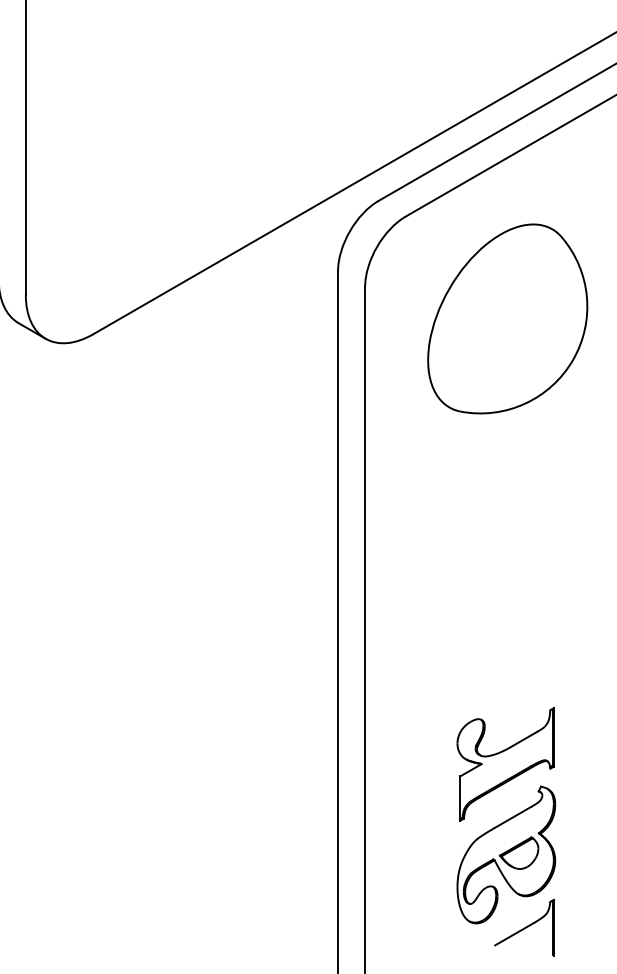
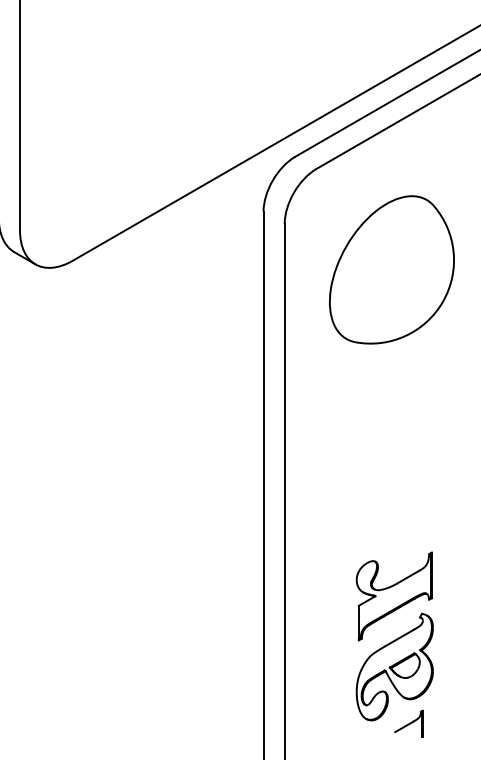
part: (507, 318) -> (391, 269), moved
part: (523, 927) -> (408, 723), size x0.6

